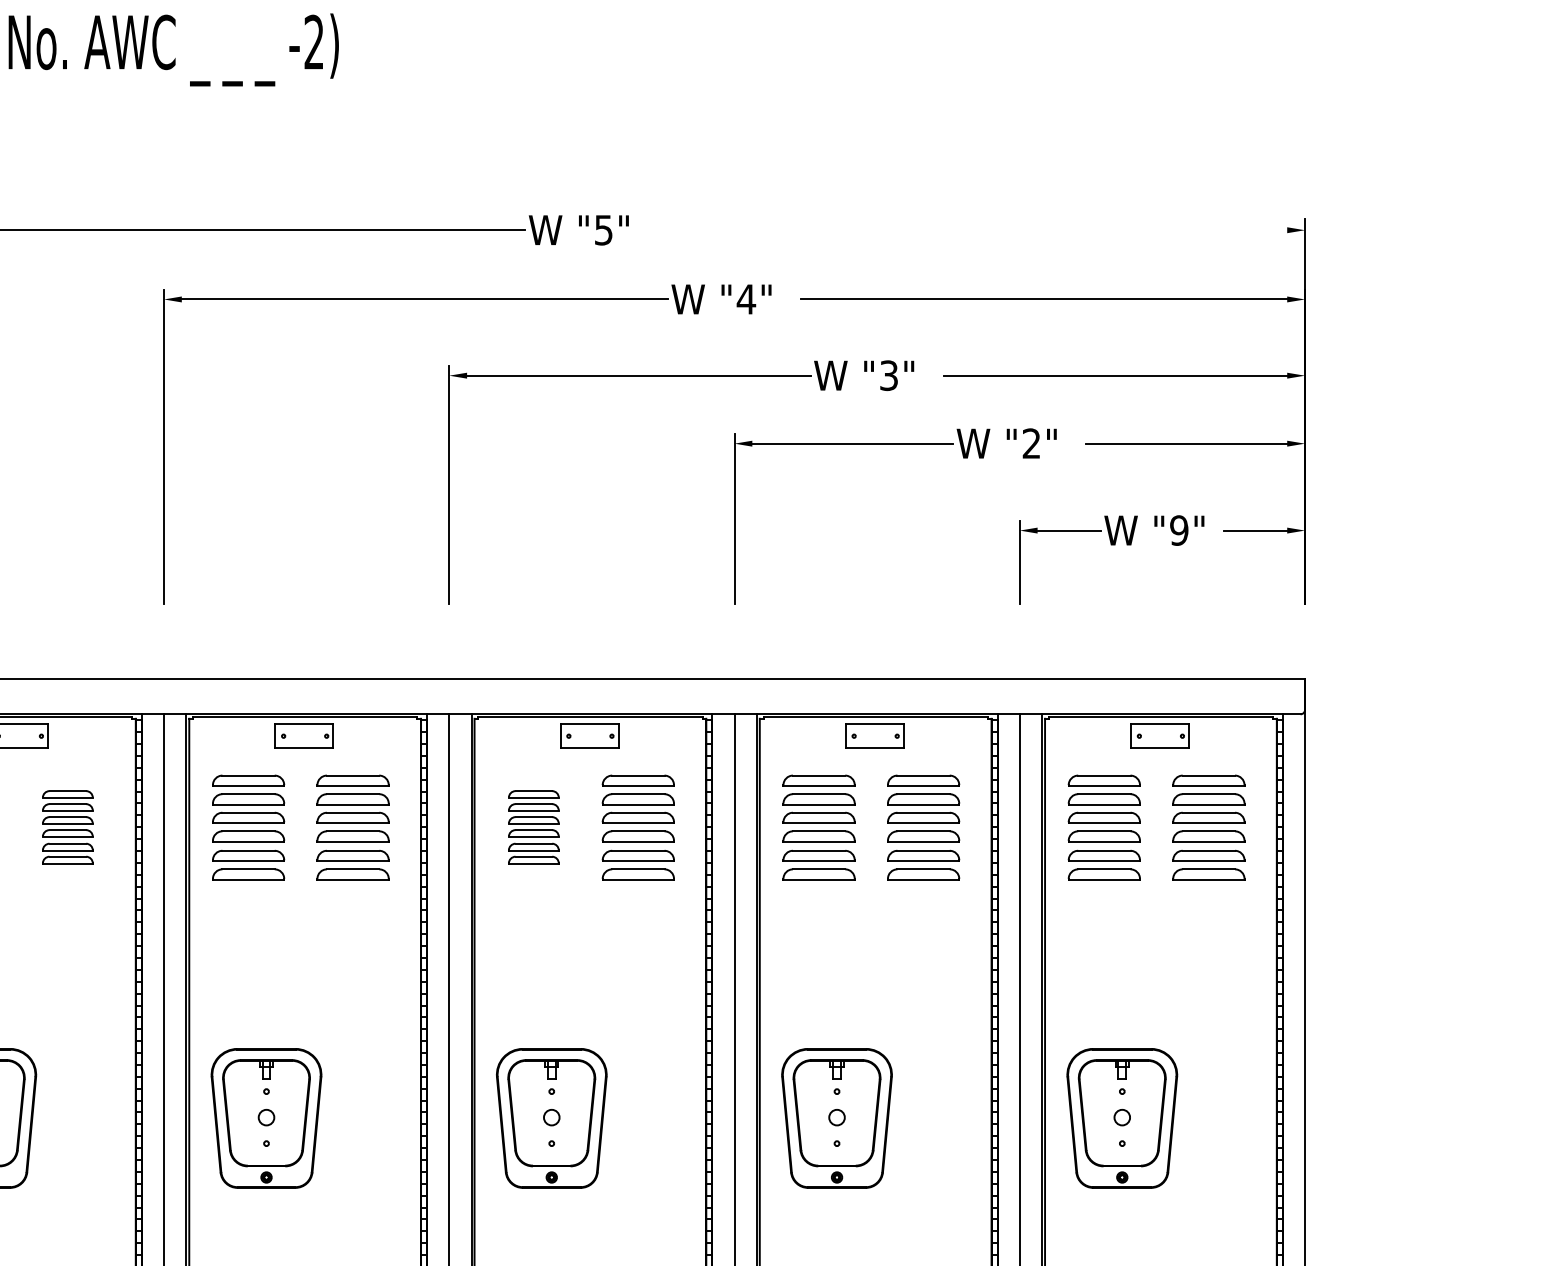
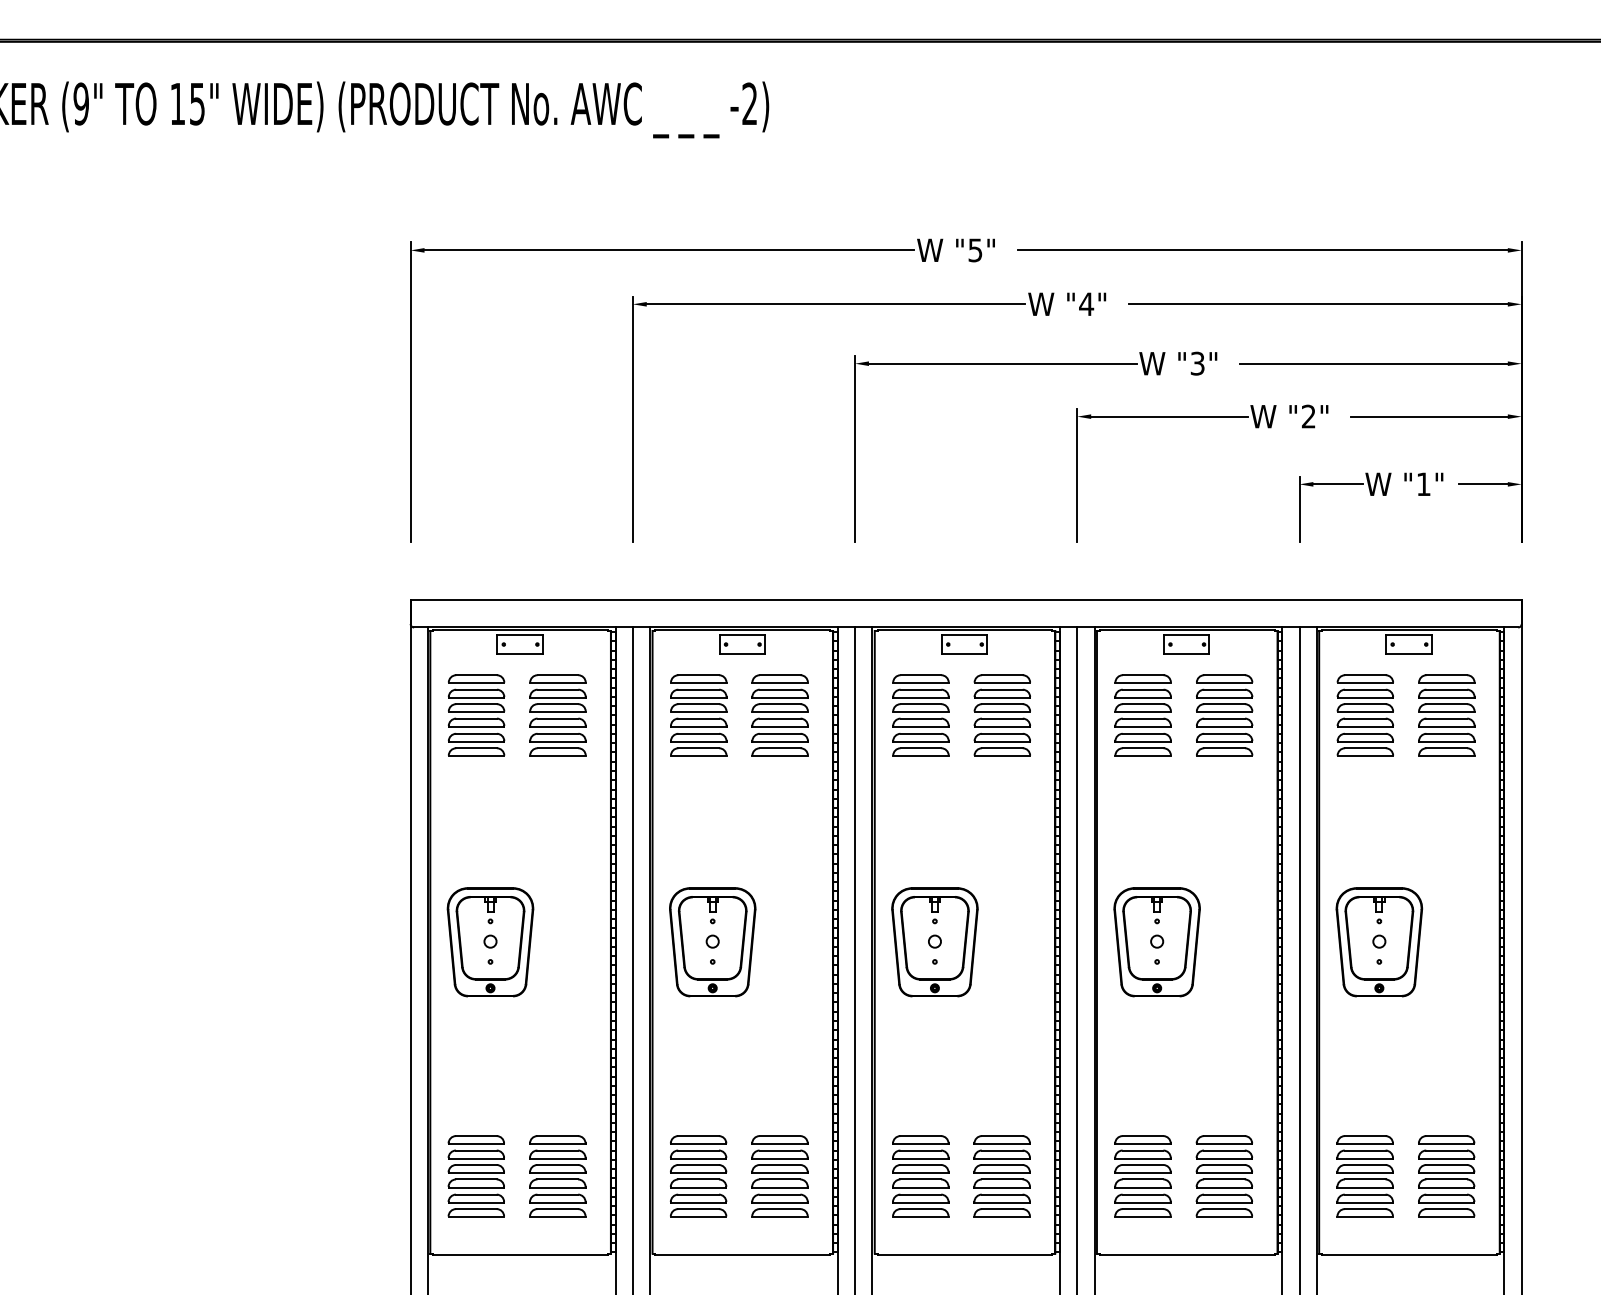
line: (972, 230) -> (1262, 250), added
text: (1178, 530) -> (1423, 484), "9" -> "1"
part: (67, 827) -> (557, 715), size x1.43
part: (533, 827) -> (920, 715), size x1.43

